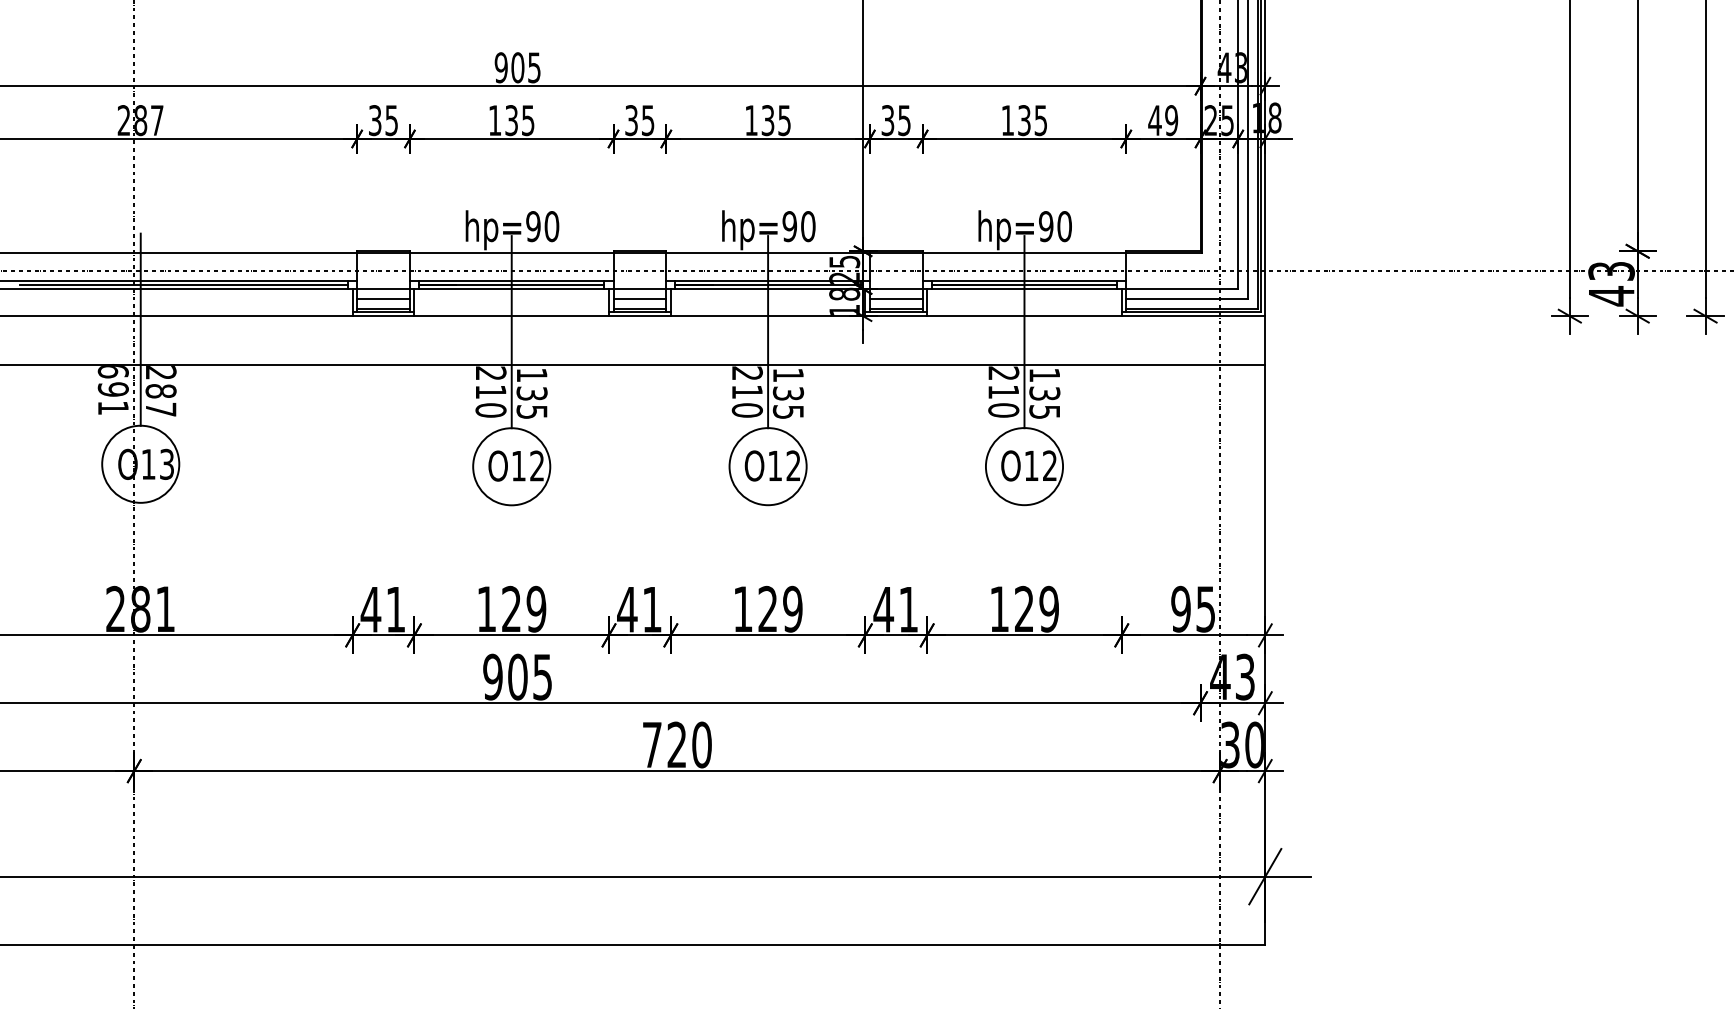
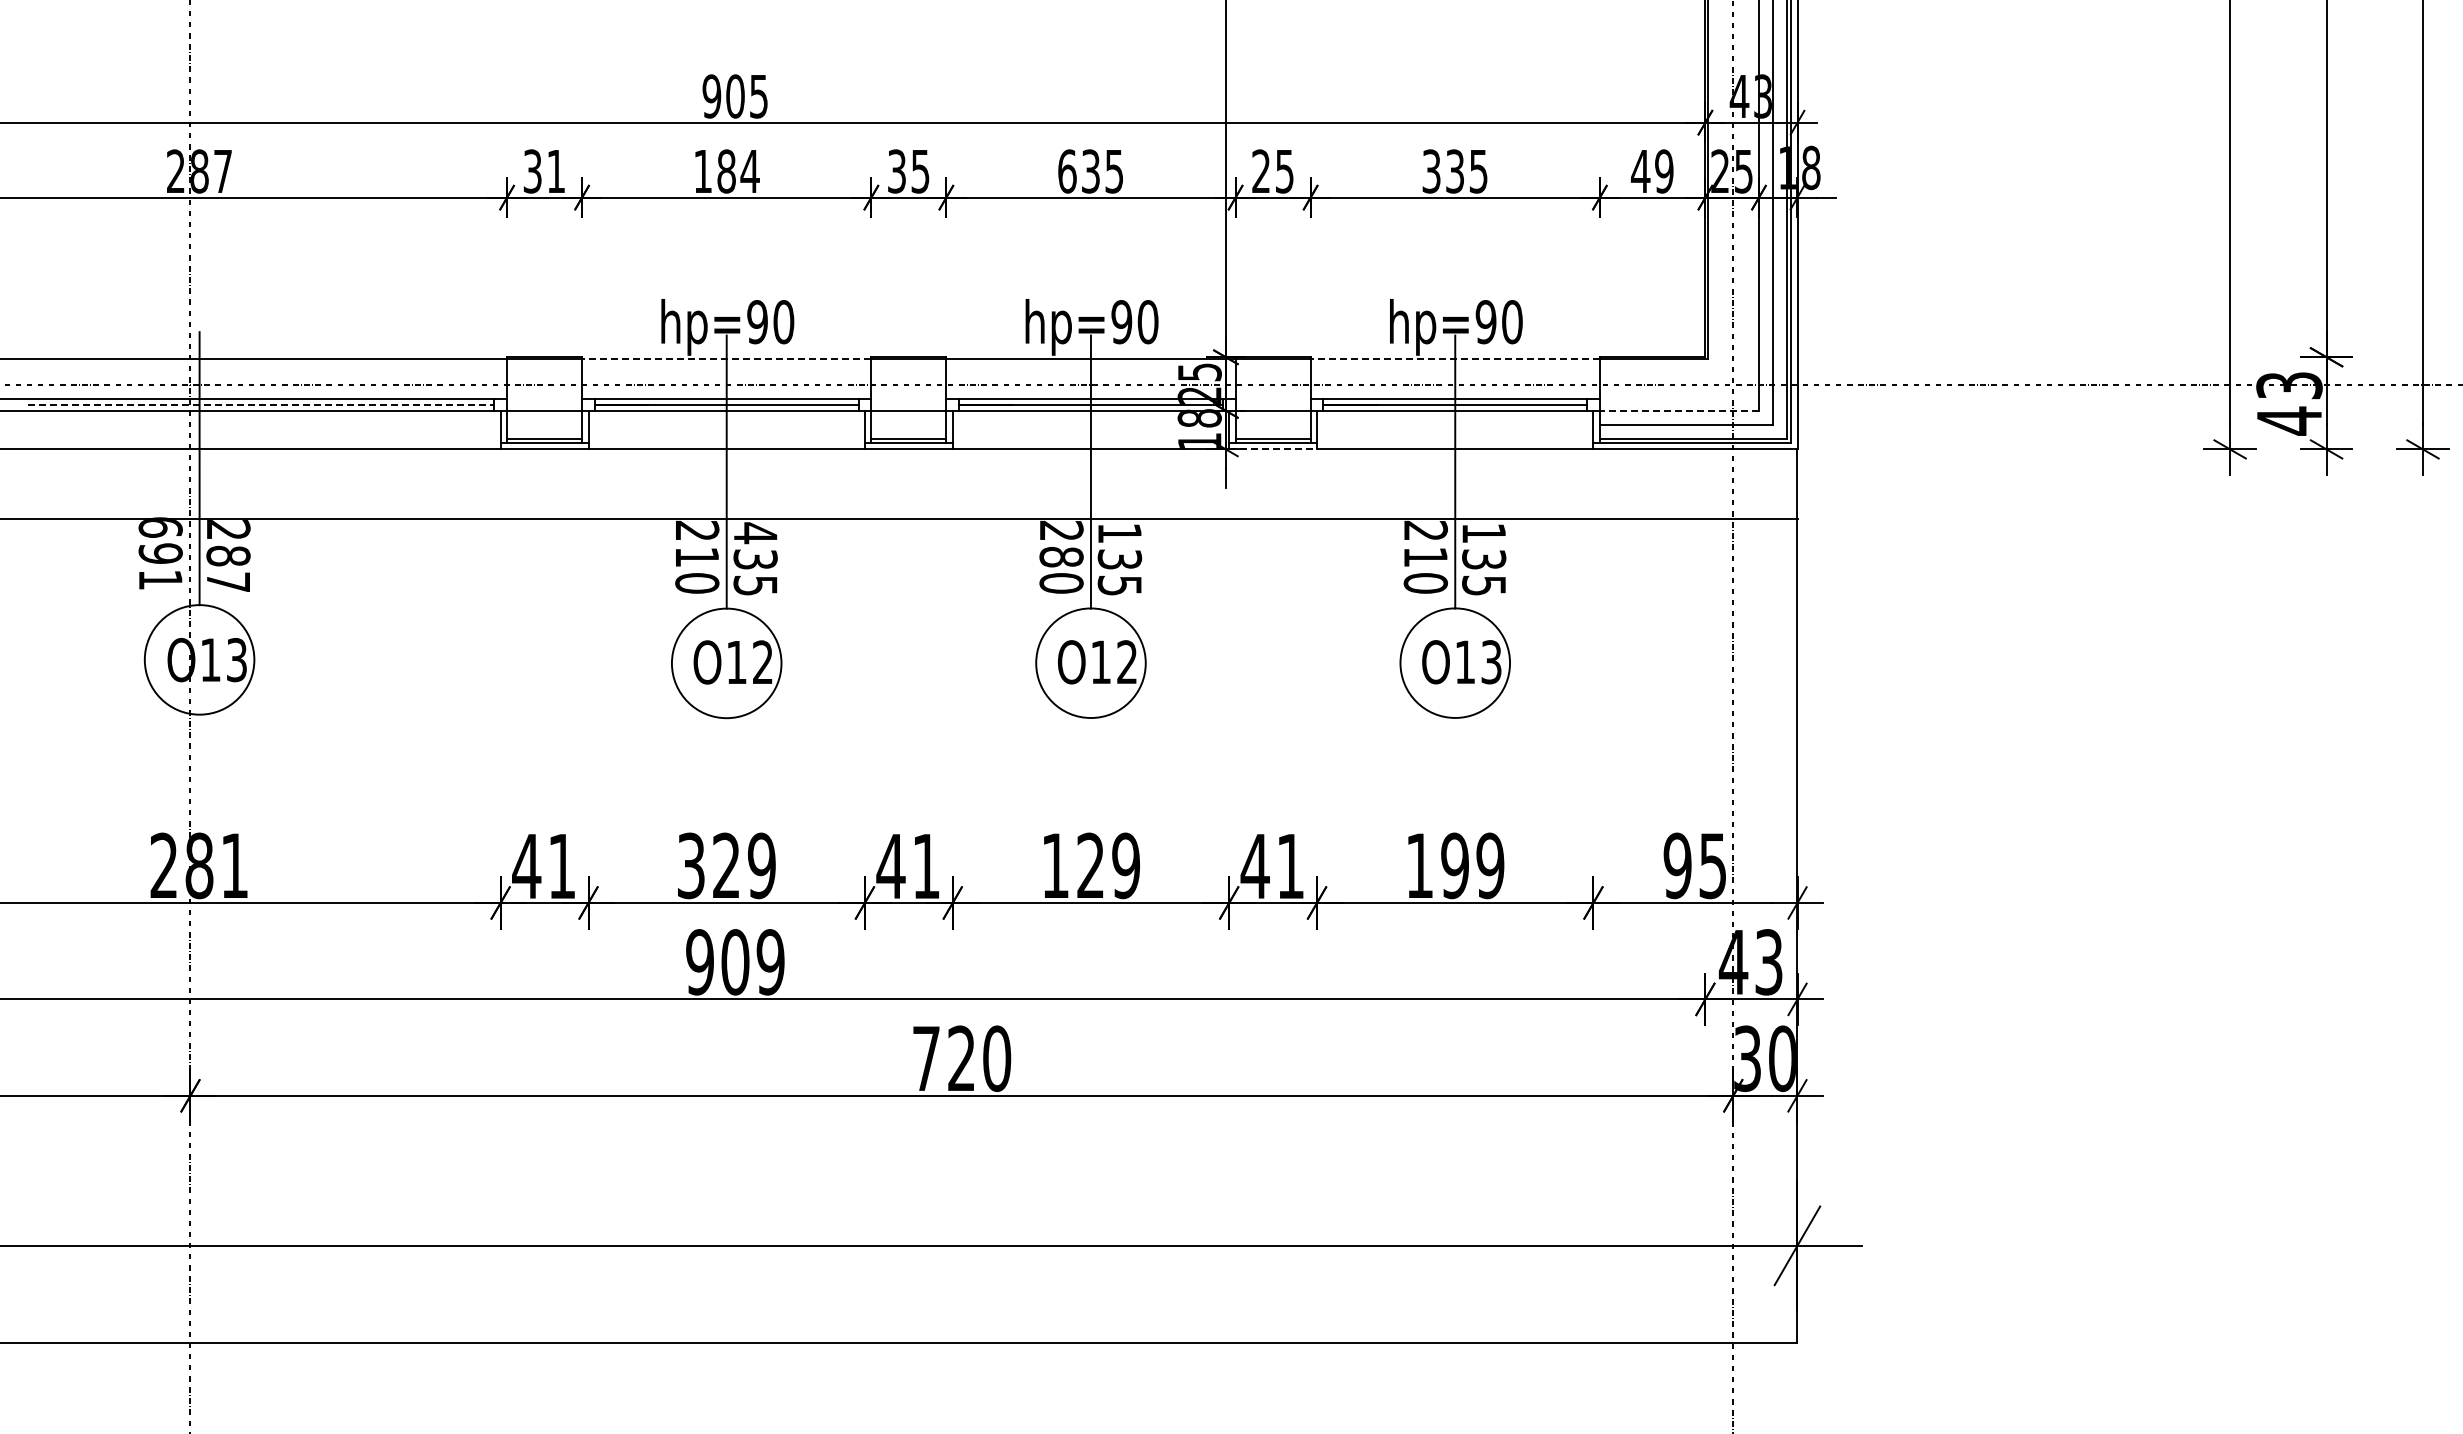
text: (391, 120) -> (555, 171), 35 -> 31
text: (520, 120) -> (738, 171), 135 -> 184
text: (751, 120) -> (1067, 171), 135 -> 635
text: (888, 120) -> (1261, 171), 35 -> 25
text: (1007, 120) -> (1431, 171), 135 -> 335
line: (511, 252) -> (726, 359), solid -> dashed
line: (1024, 252) -> (1455, 359), solid -> dashed
line: (184, 284) -> (261, 404), solid -> dashed
line: (1182, 288) -> (1679, 410), solid -> dashed
line: (383, 298) -> (544, 424), removed
line: (639, 298) -> (908, 424), removed
line: (895, 298) -> (1272, 424), removed
line: (896, 316) -> (1273, 449), solid -> dashed
text: (531, 375) -> (755, 533), 135 -> 435
text: (747, 391) -> (1061, 556), 210 -> 280
text: (1049, 466) -> (1491, 662), O12 -> O13
text: (486, 609) -> (691, 865), 129 -> 329
text: (1023, 609) -> (1454, 865), 129 -> 199
text: (542, 677) -> (770, 962), 905 -> 909

